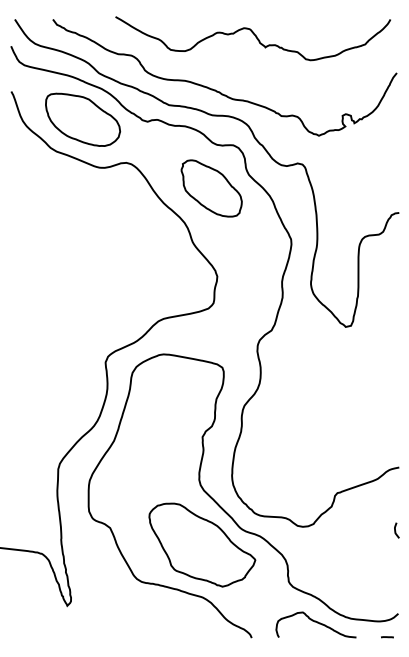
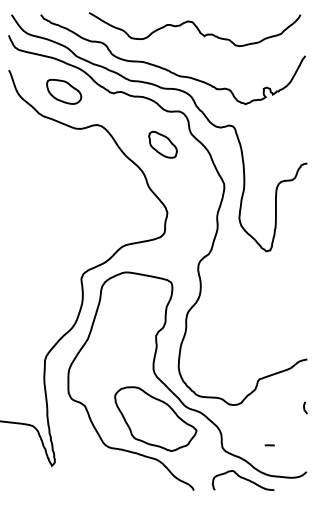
part: (83, 119) -> (64, 91), size x0.6
part: (211, 188) -> (162, 144), size x0.6
curve: (387, 637) -> (269, 445), moved

